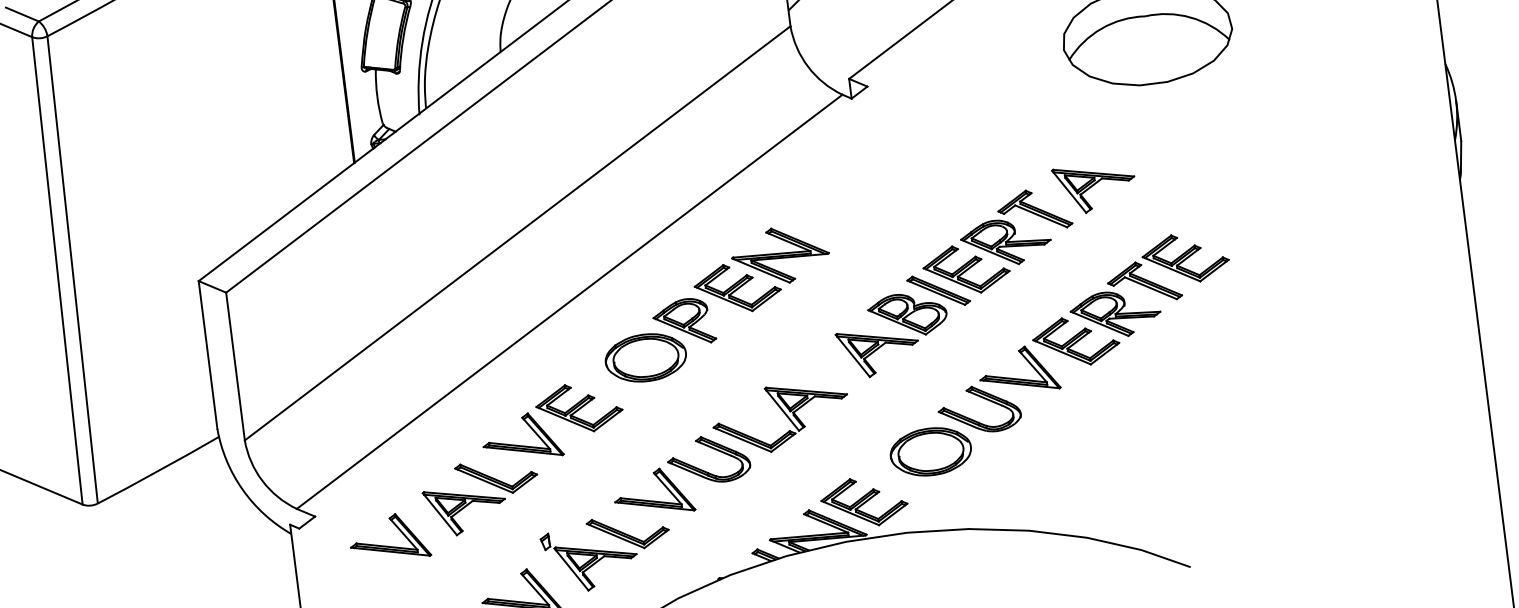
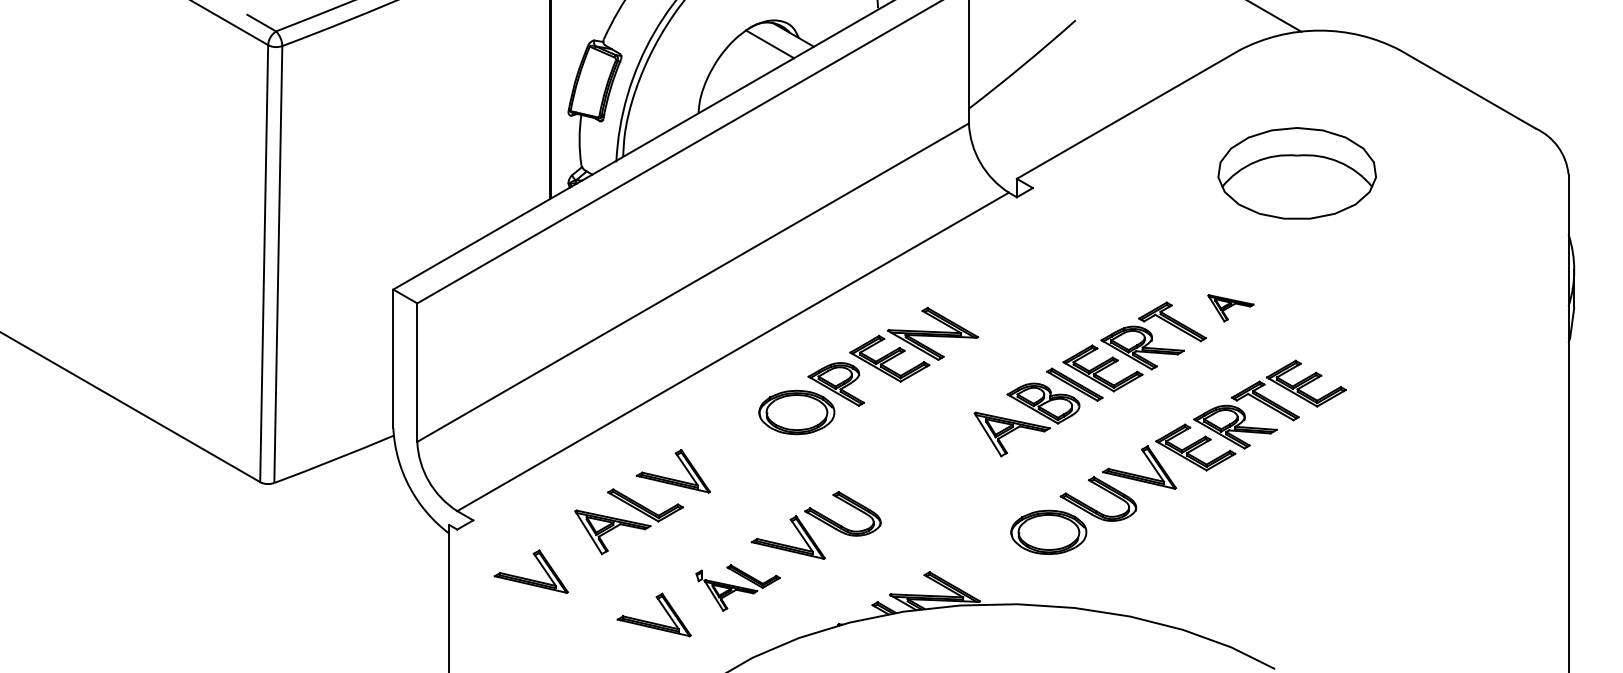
part: (1094, 188) -> (1230, 308), size x0.6
part: (579, 408) -> (729, 451), removed
part: (780, 417) -> (914, 483), removed
part: (864, 502) -> (981, 571), removed
part: (388, 545) -> (529, 578), moved
part: (606, 552) -> (737, 587), size x0.7

